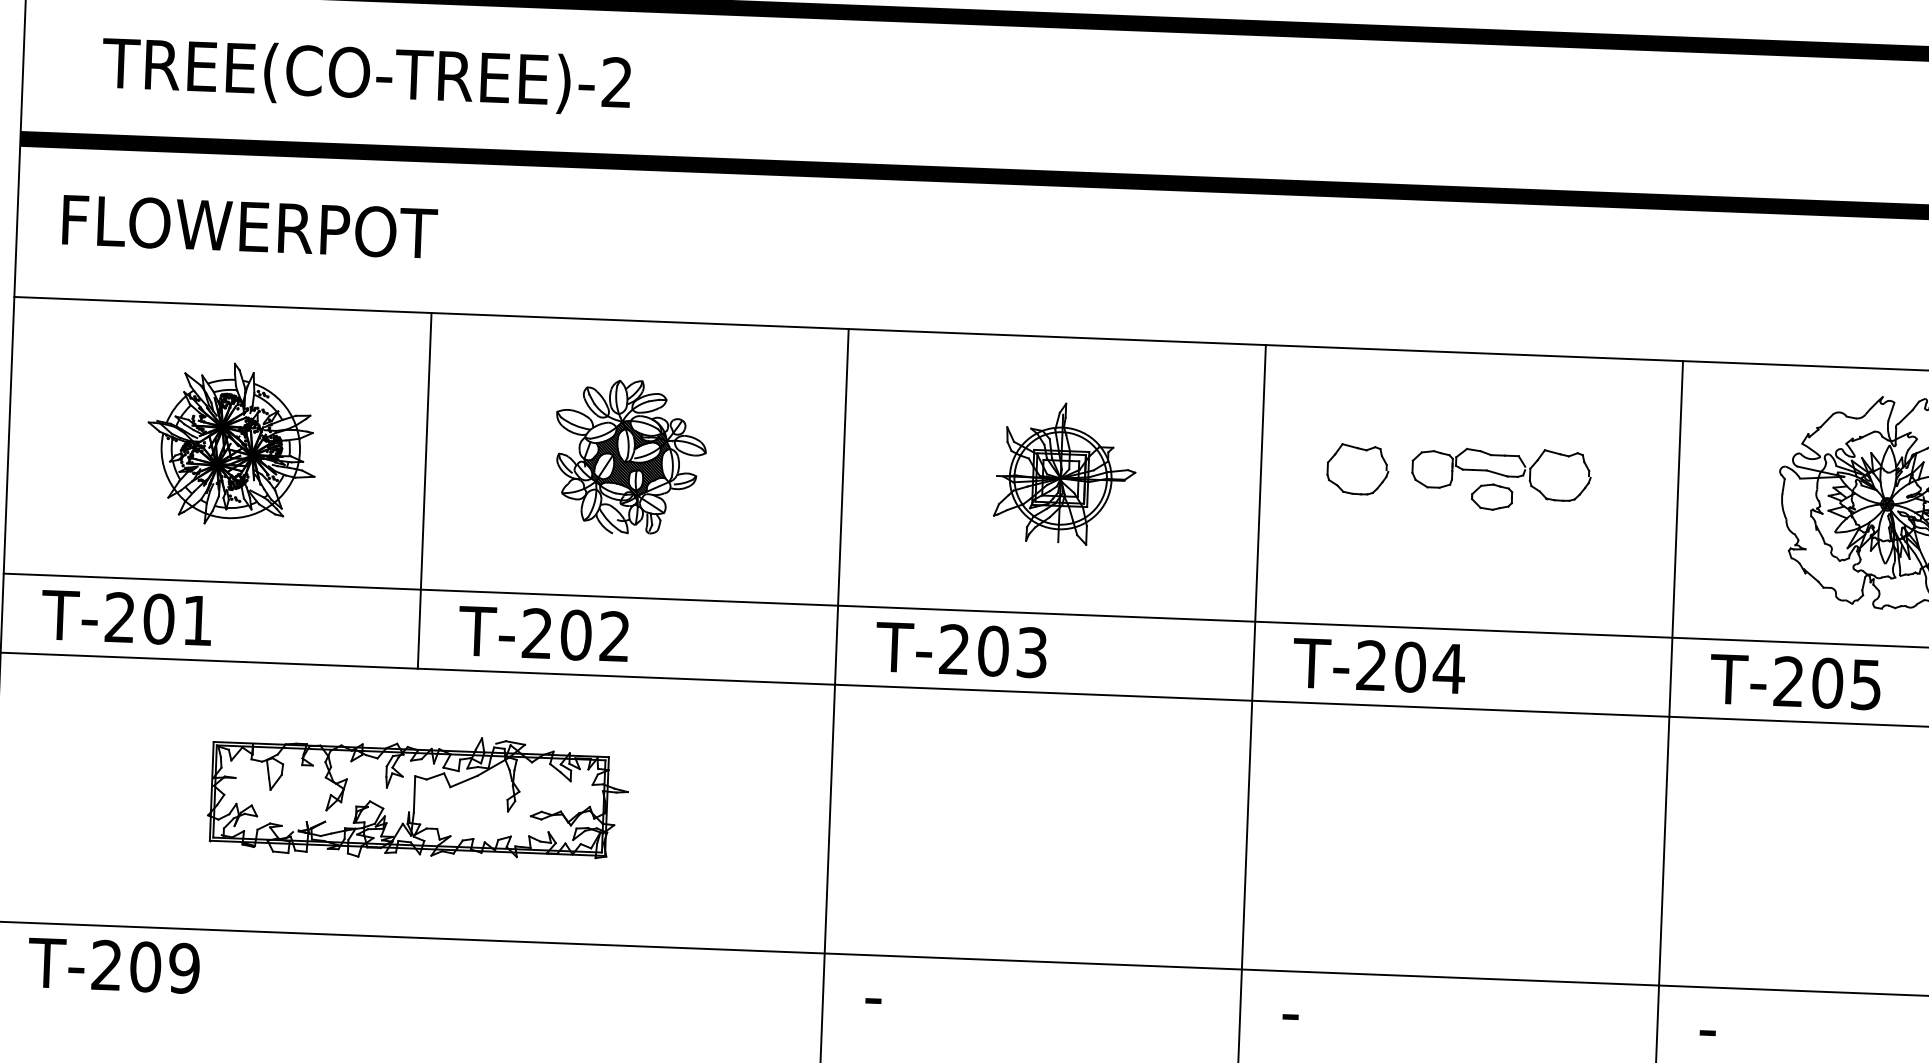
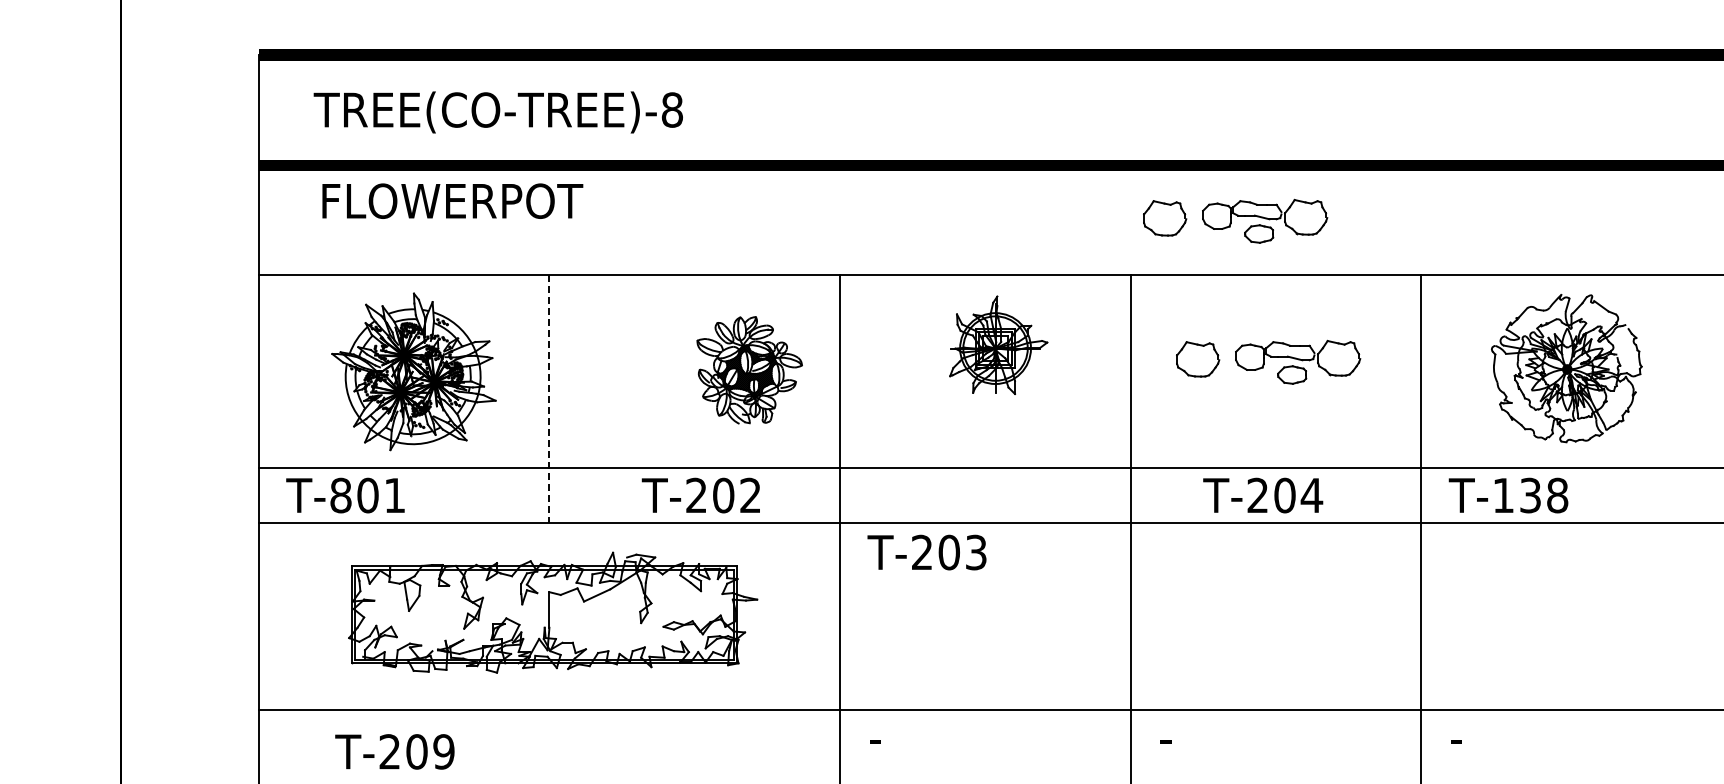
text: (615, 81) -> (671, 109), TREE(CO-TREE)-2 -> TREE(CO-TREE)-8
text: (249, 225) -> (452, 200), moved
part: (1419, 272) -> (1235, 220), added
part: (231, 443) -> (413, 371), size x1.4
part: (630, 457) -> (749, 370), moved
part: (1065, 472) -> (998, 344), moved
line: (424, 491) -> (549, 399), solid -> dashed
text: (119, 617) -> (340, 495), T-201 -> T-801
text: (542, 633) -> (700, 495), moved
text: (960, 649) -> (926, 552), moved
text: (1379, 665) -> (1263, 495), moved
text: (1827, 683) -> (1530, 495), T-205 -> T-138
part: (417, 797) -> (552, 612), size x1.4
text: (113, 965) -> (394, 751), moved

